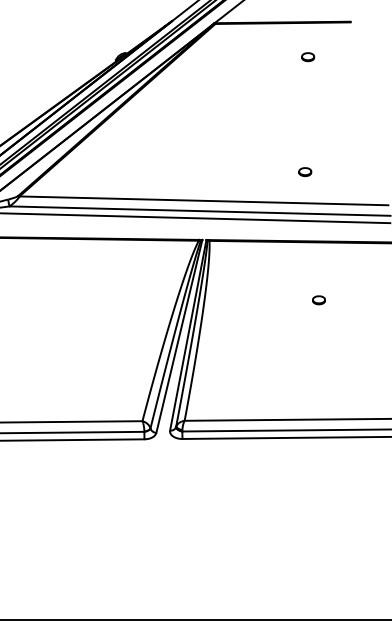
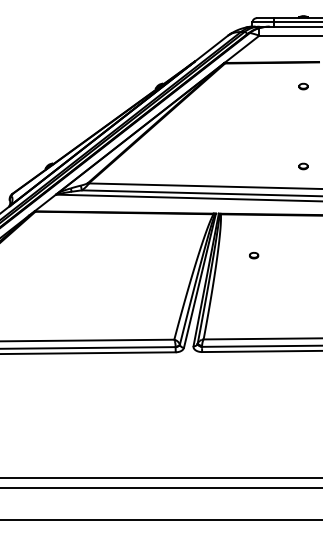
part: (308, 57) -> (303, 86), moved
part: (305, 172) -> (303, 166), moved
part: (319, 300) -> (254, 255), moved

